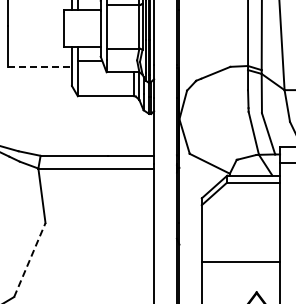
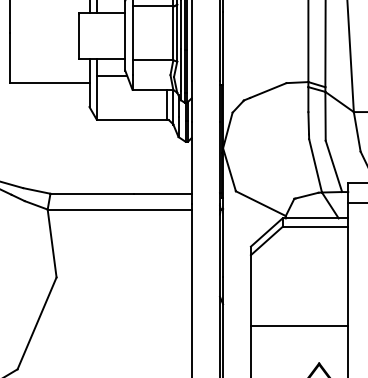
line: (40, 66) -> (50, 82), dashed -> solid
line: (30, 259) -> (37, 322), dashed -> solid

